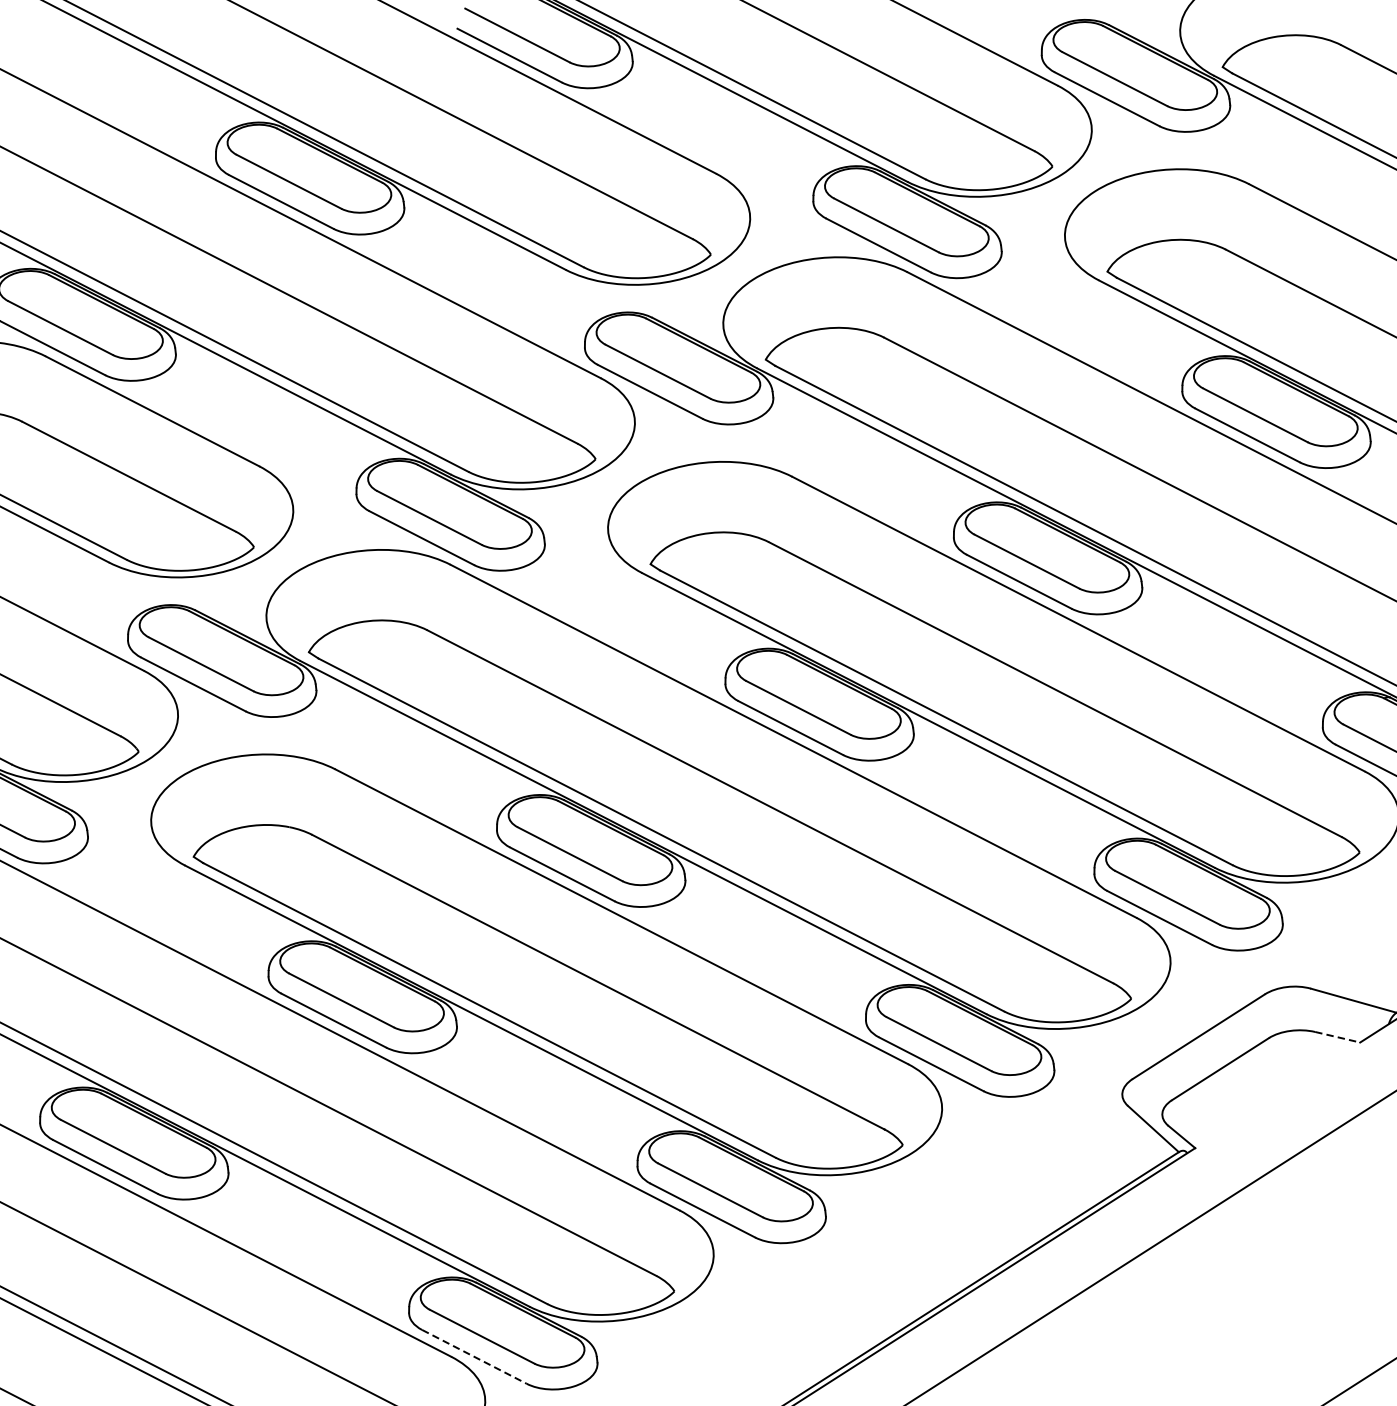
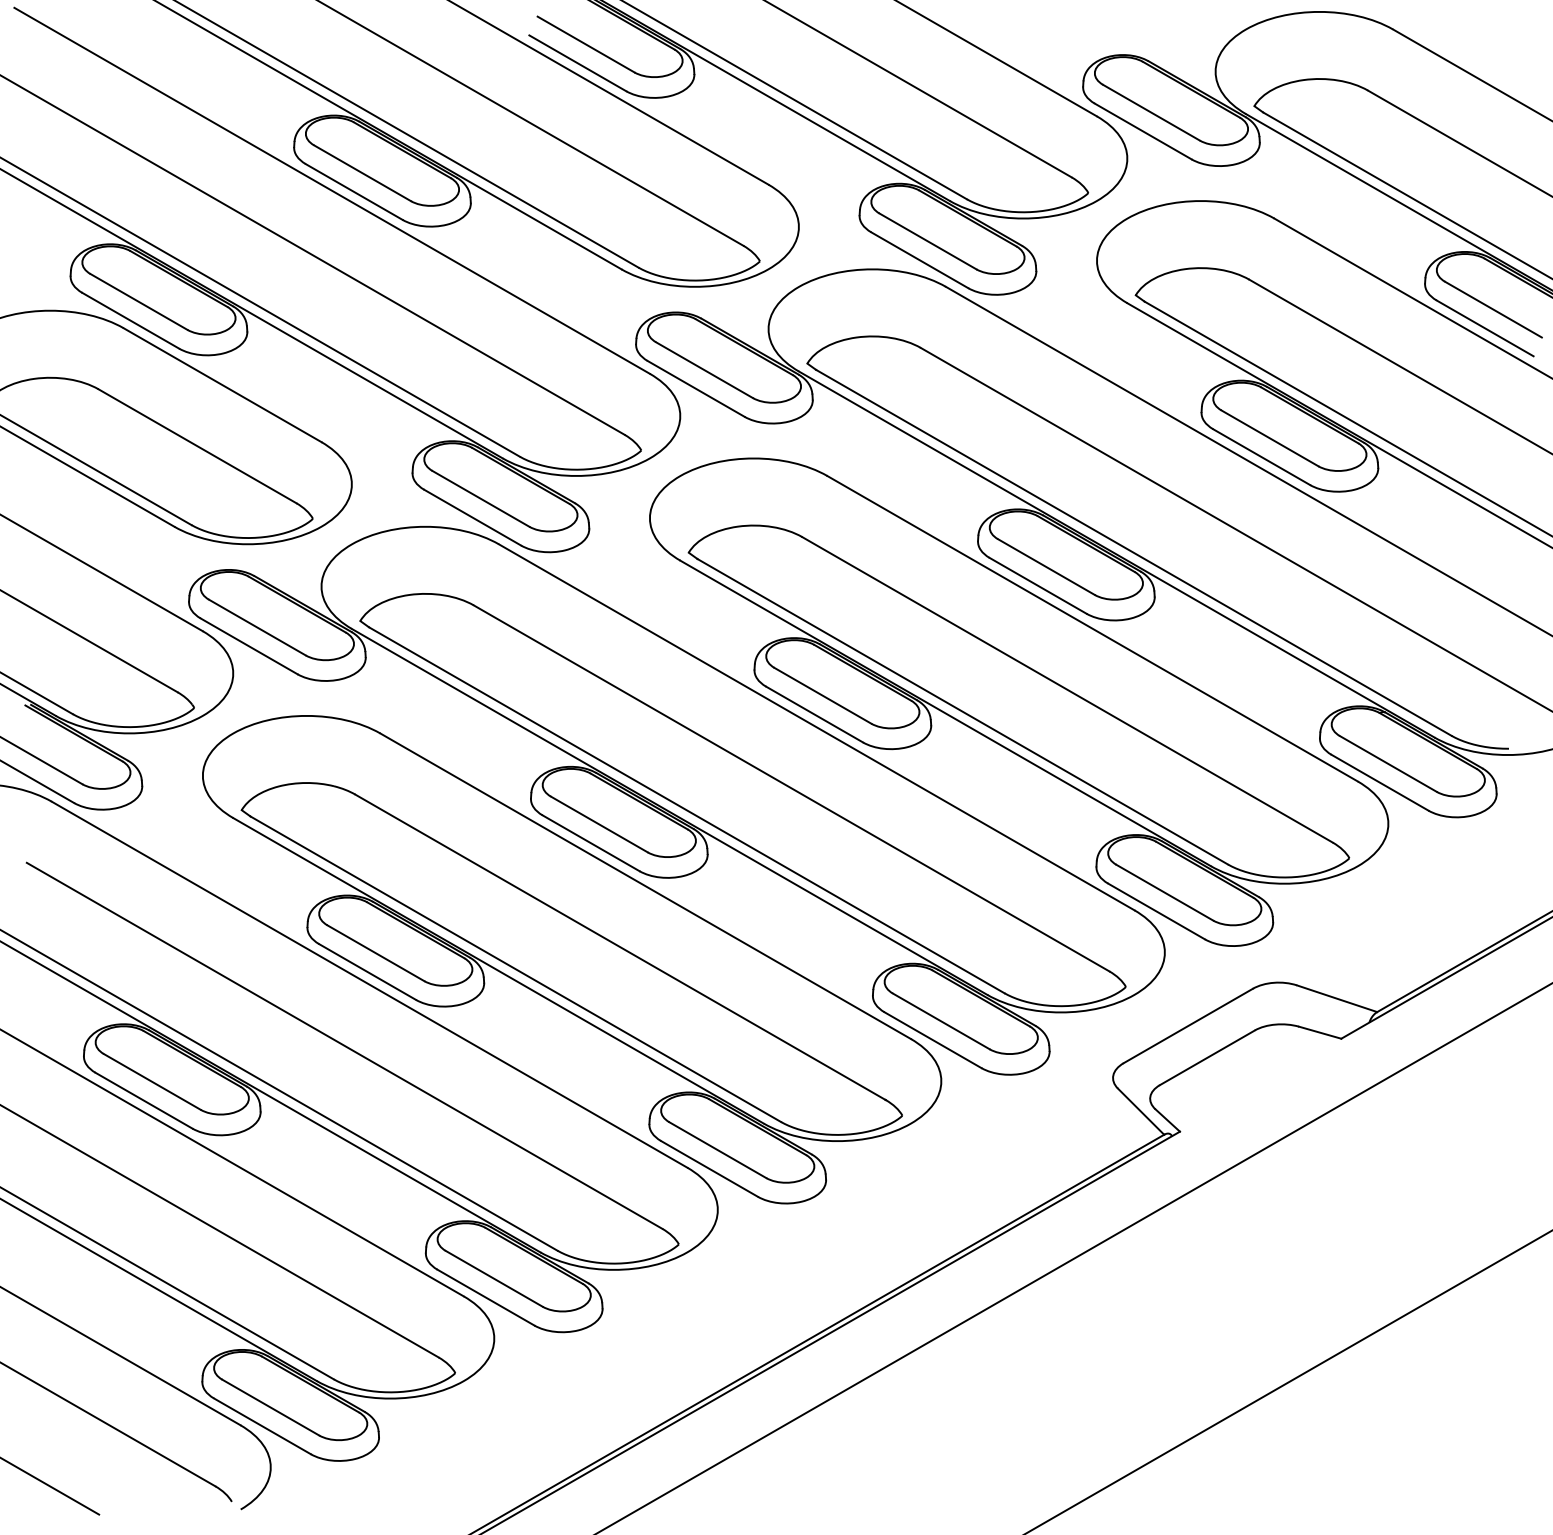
line: (1338, 1037) -> (1320, 1032), dashed -> solid
line: (473, 1356) -> (485, 1297), dashed -> solid

